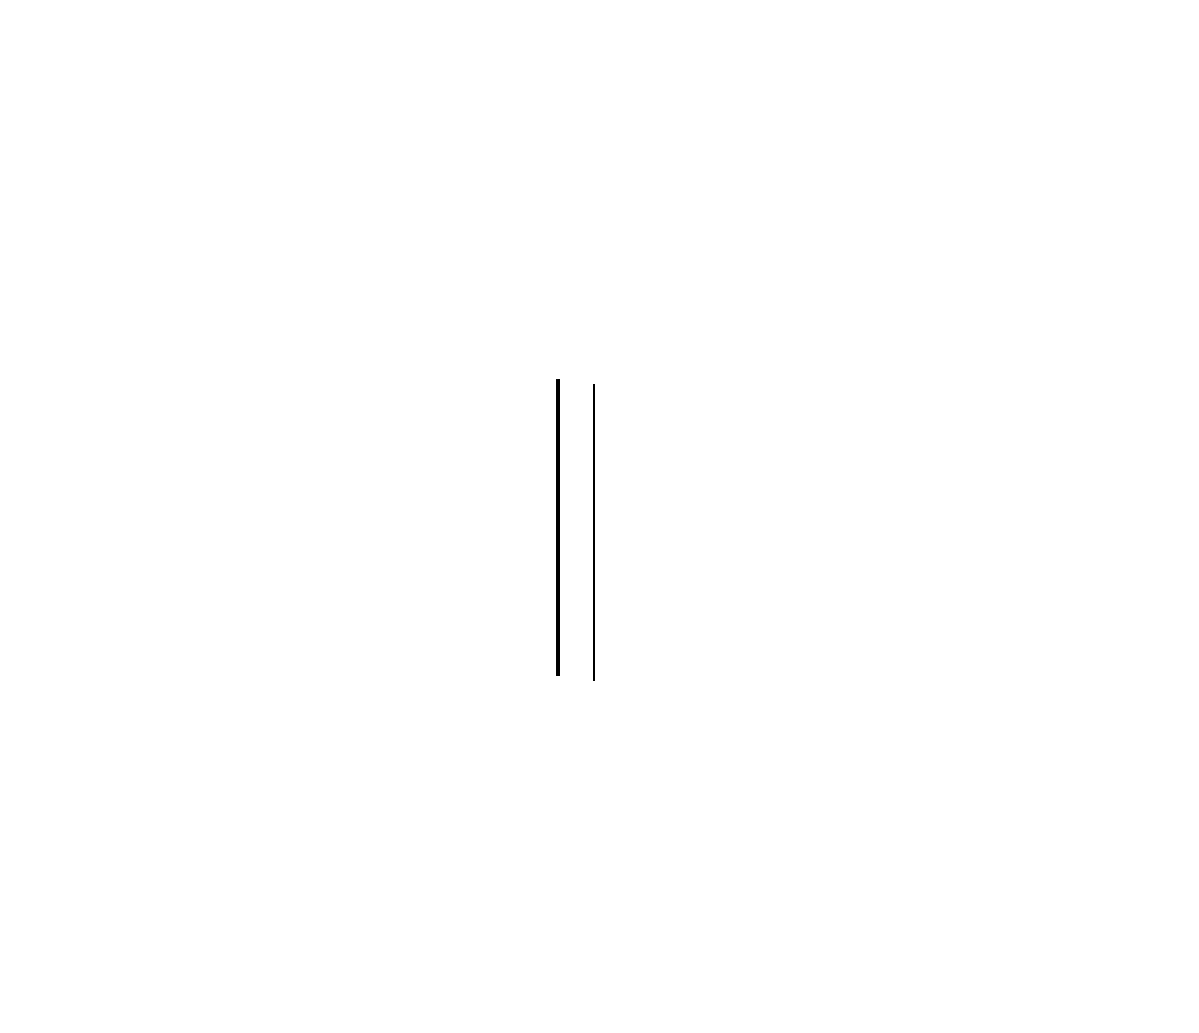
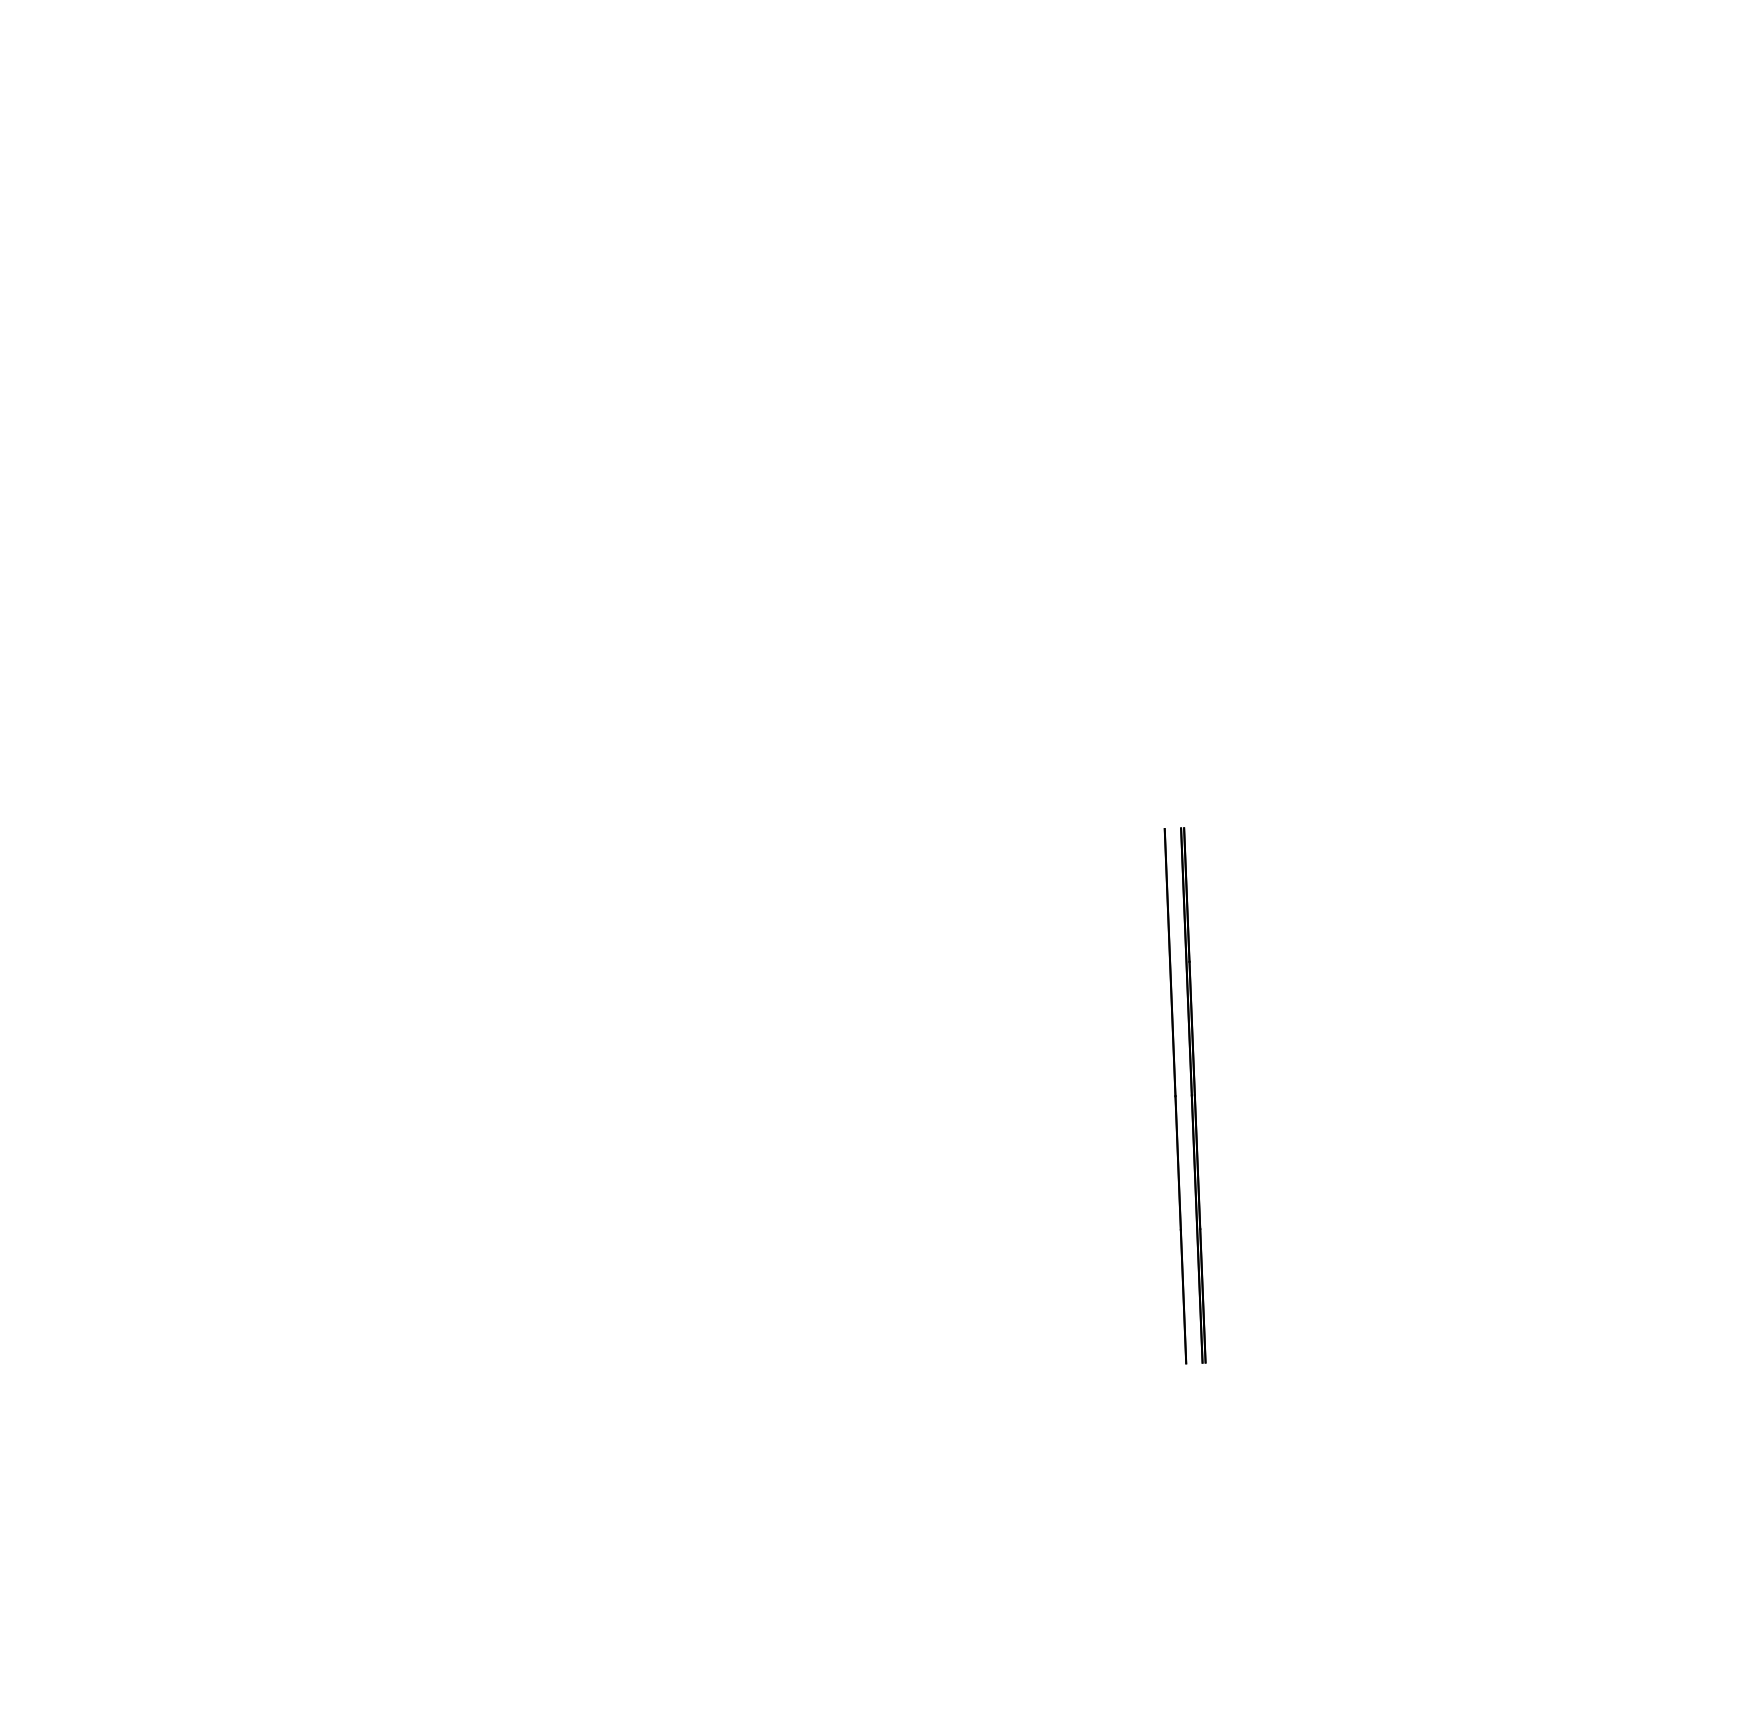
line: (557, 527) -> (1192, 1095), moved

